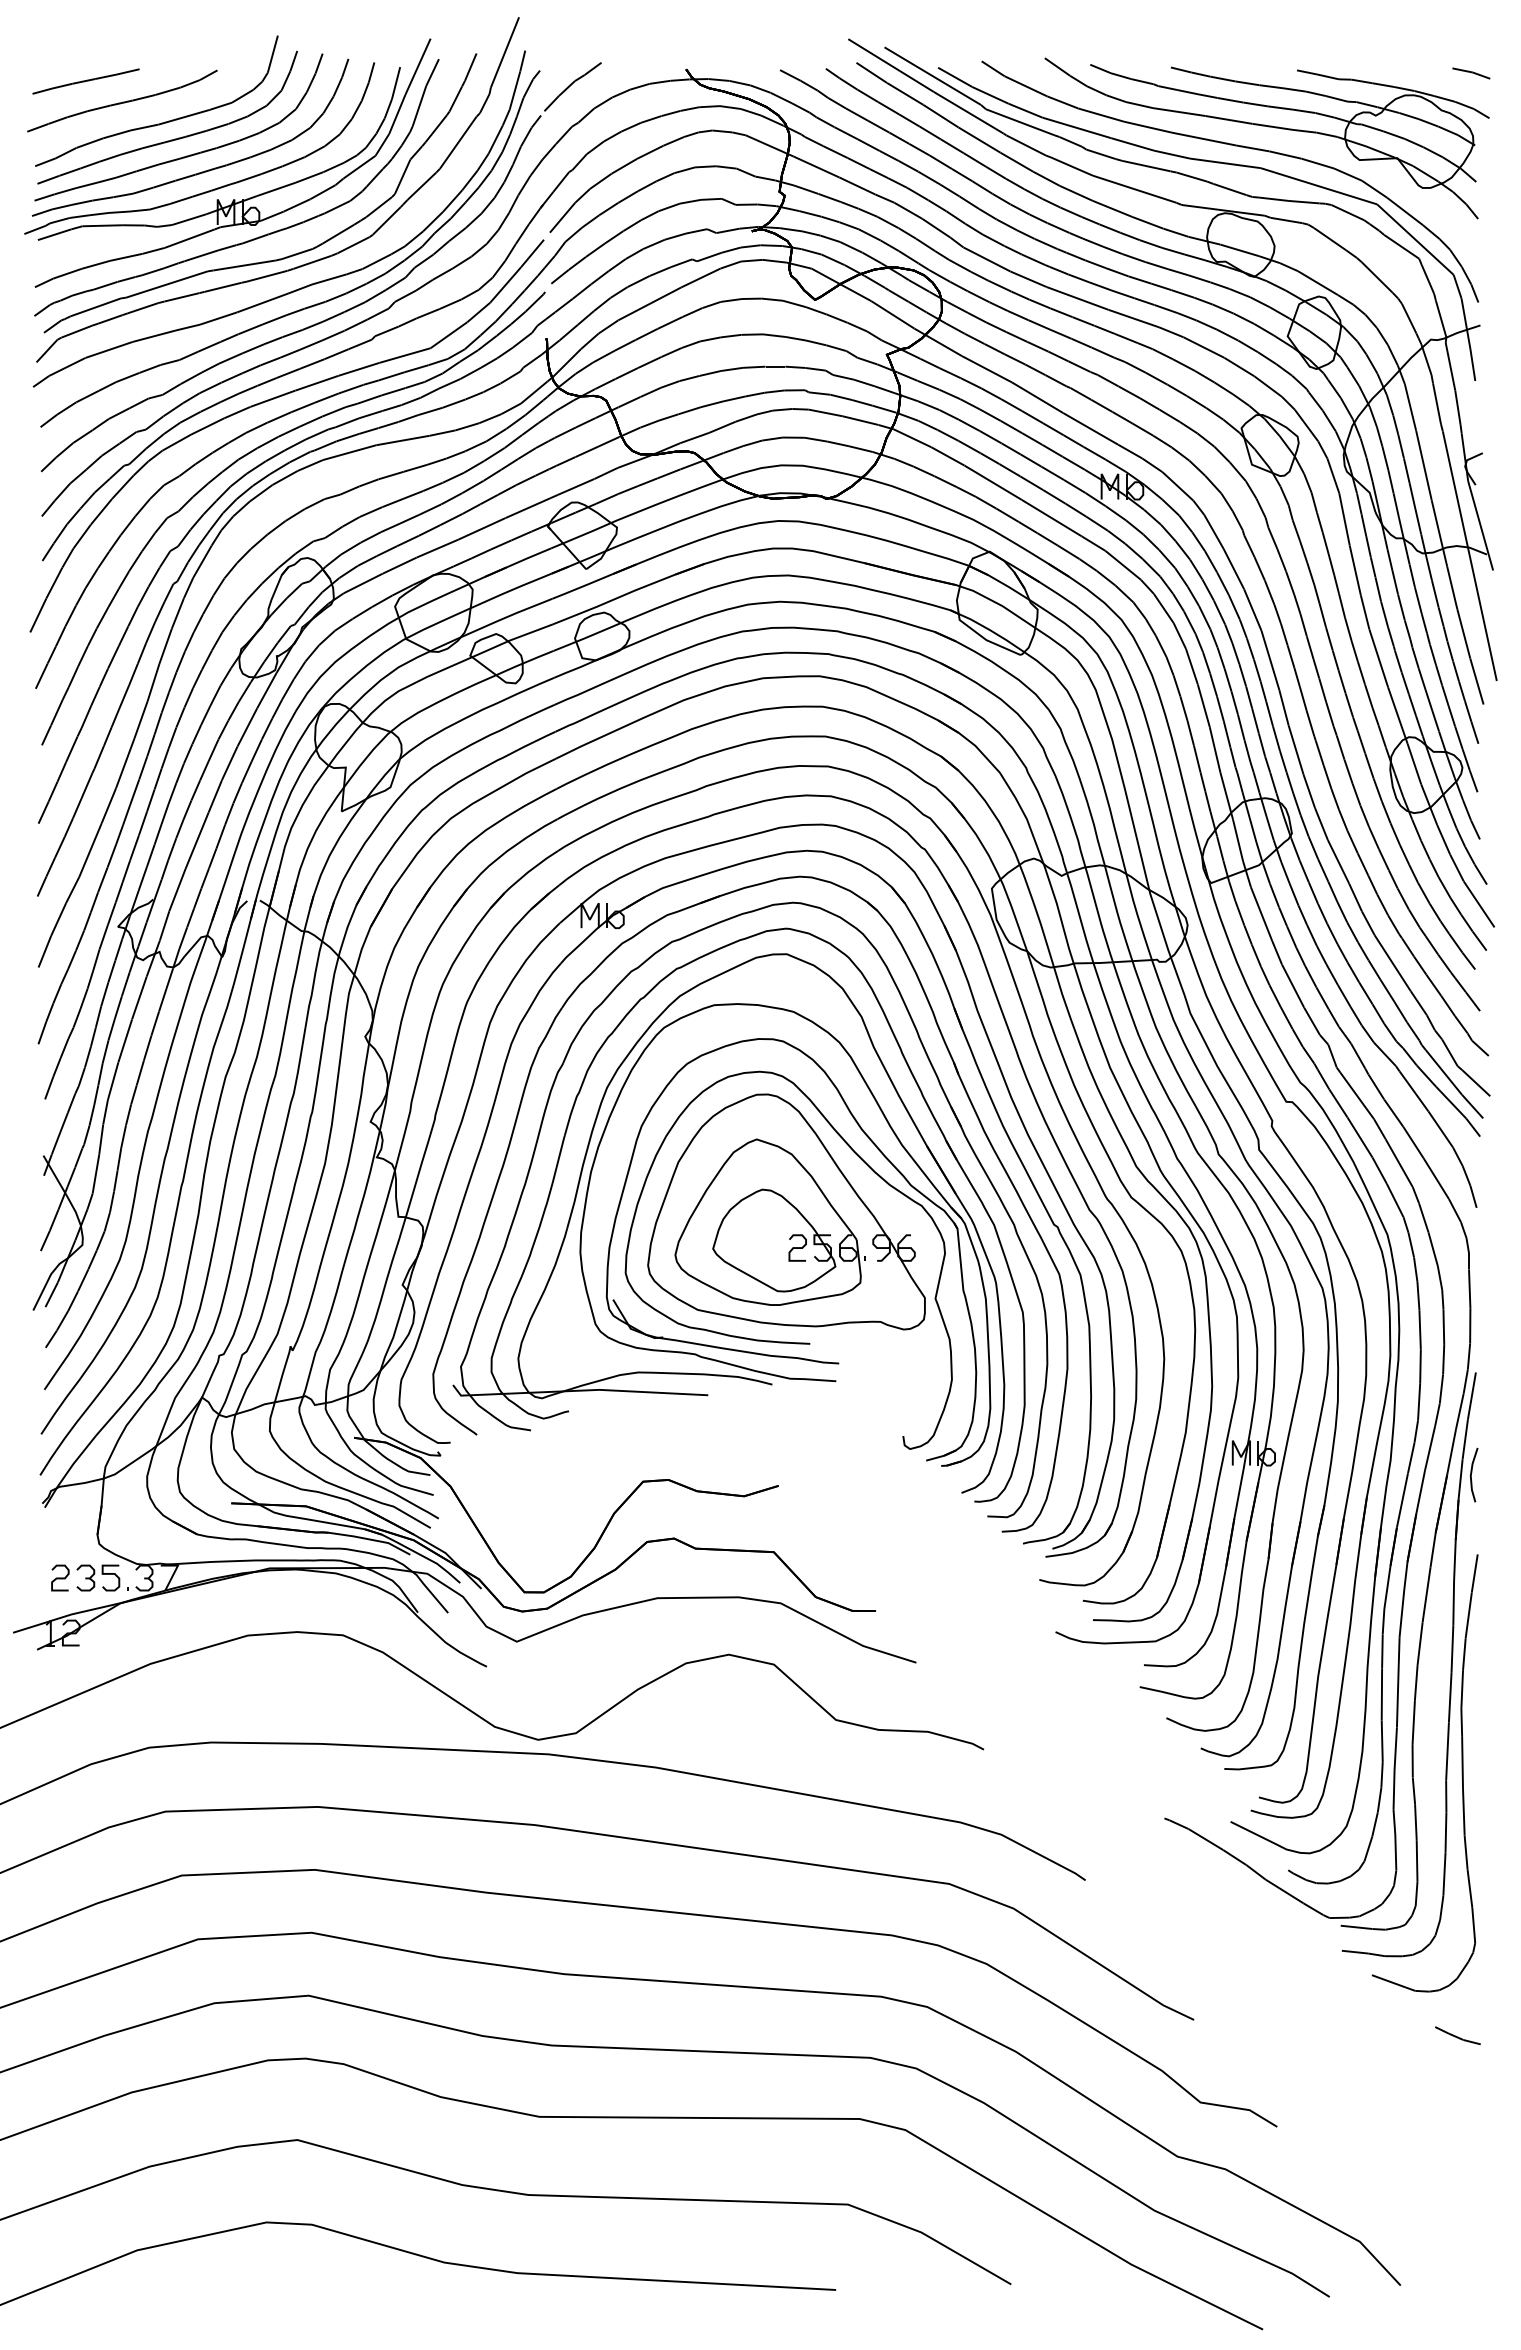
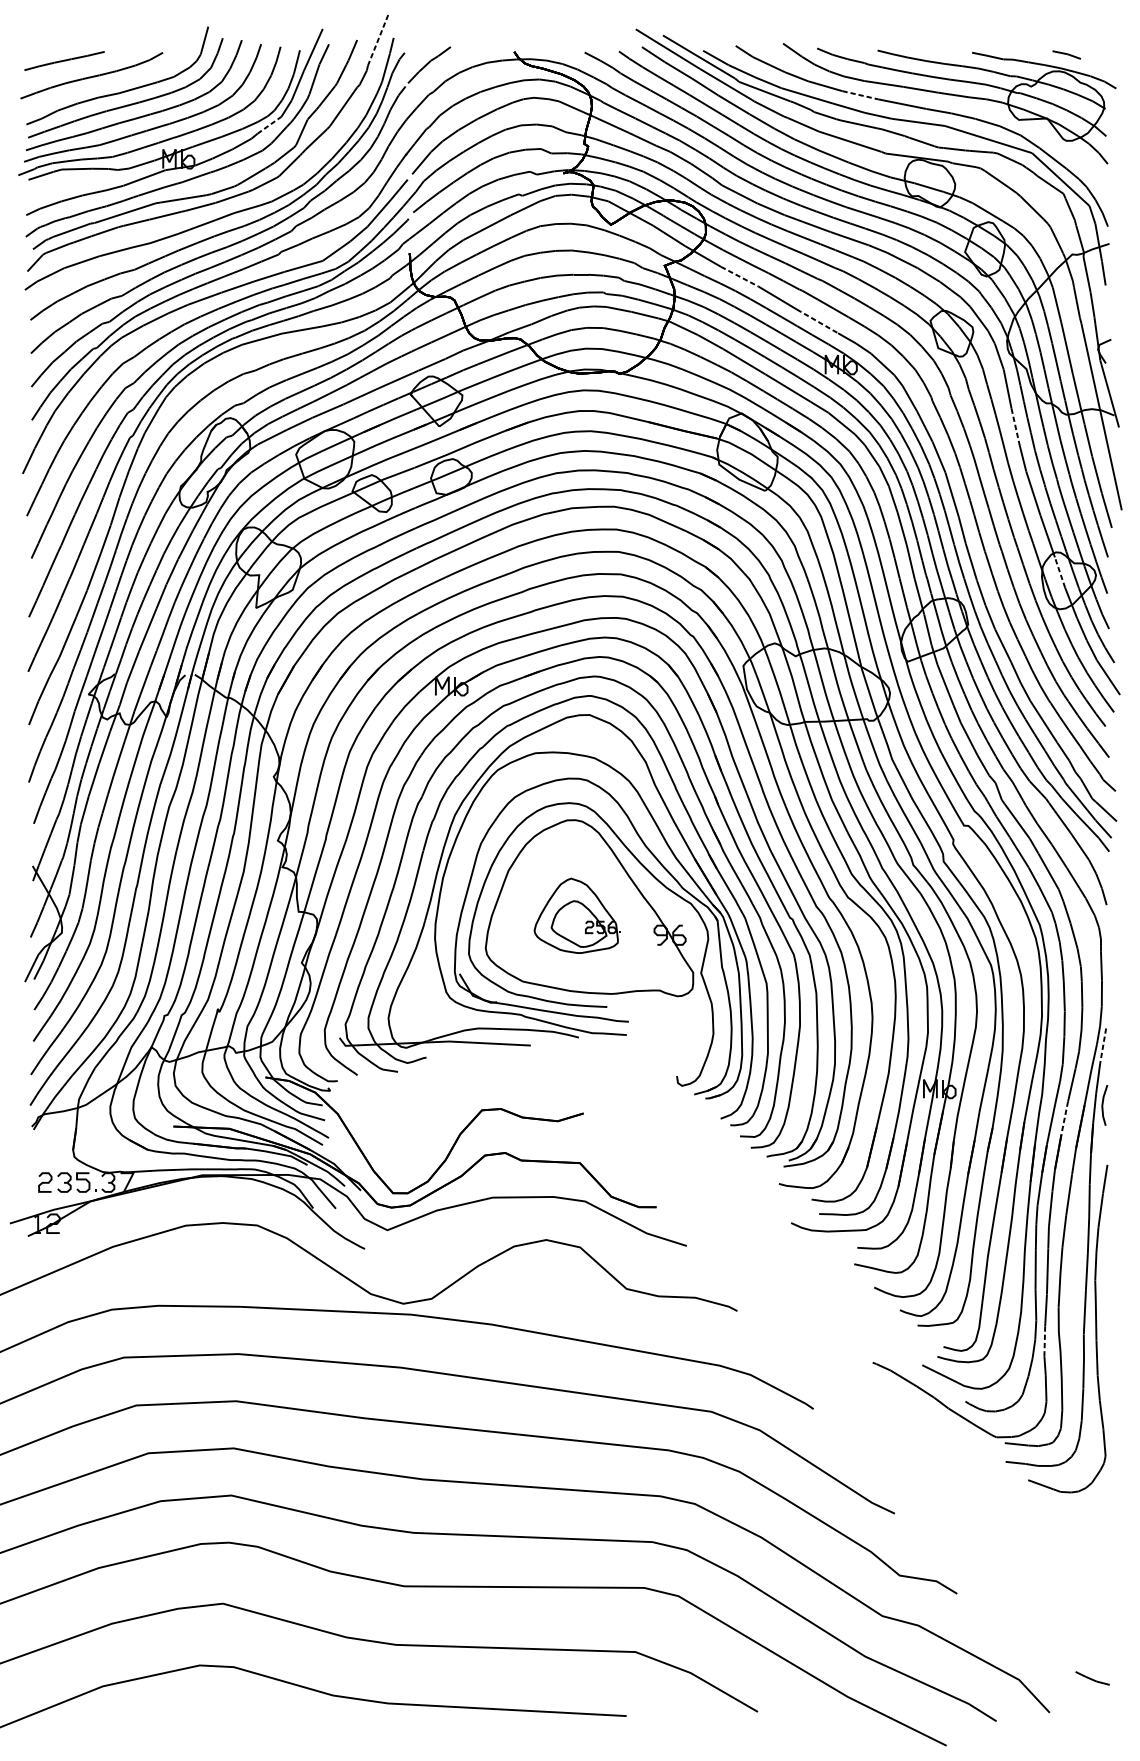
line: (505, 52) -> (378, 39), solid -> dashed
part: (1471, 73) -> (1066, 55), moved
line: (1148, 127) -> (860, 95), solid -> dashed
line: (359, 167) -> (269, 125), solid -> dashed
line: (987, 369) -> (740, 276), solid -> dashed
line: (1090, 428) -> (817, 321), solid -> dashed
line: (1355, 569) -> (1015, 426), solid -> dashed
line: (1414, 763) -> (1060, 572), solid -> dashed
part: (769, 1221) -> (576, 915), size x0.6
line: (1471, 1396) -> (1102, 1046), solid -> dashed
line: (1420, 1492) -> (1064, 1118), solid -> dashed
line: (1394, 1789) -> (1045, 1341), solid -> dashed
part: (1457, 2035) -> (1092, 1678), moved

